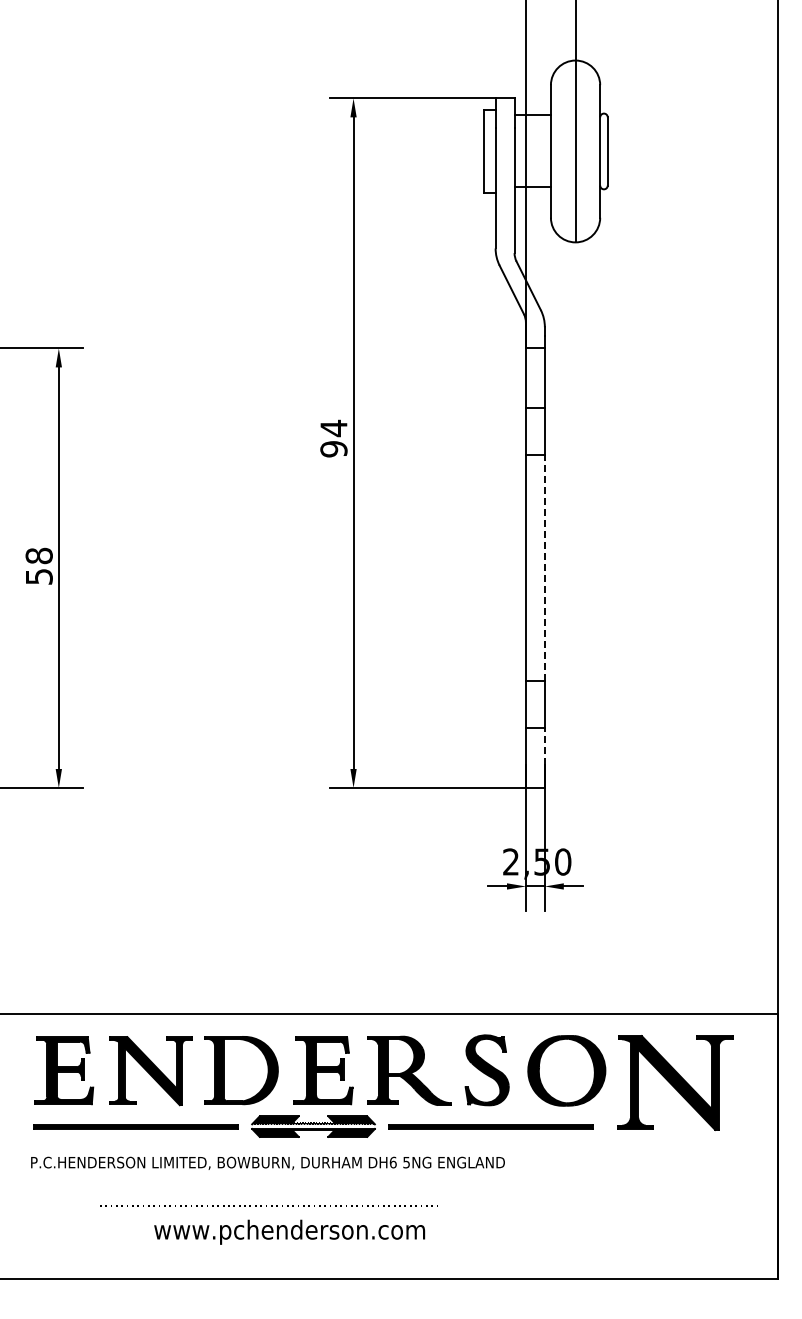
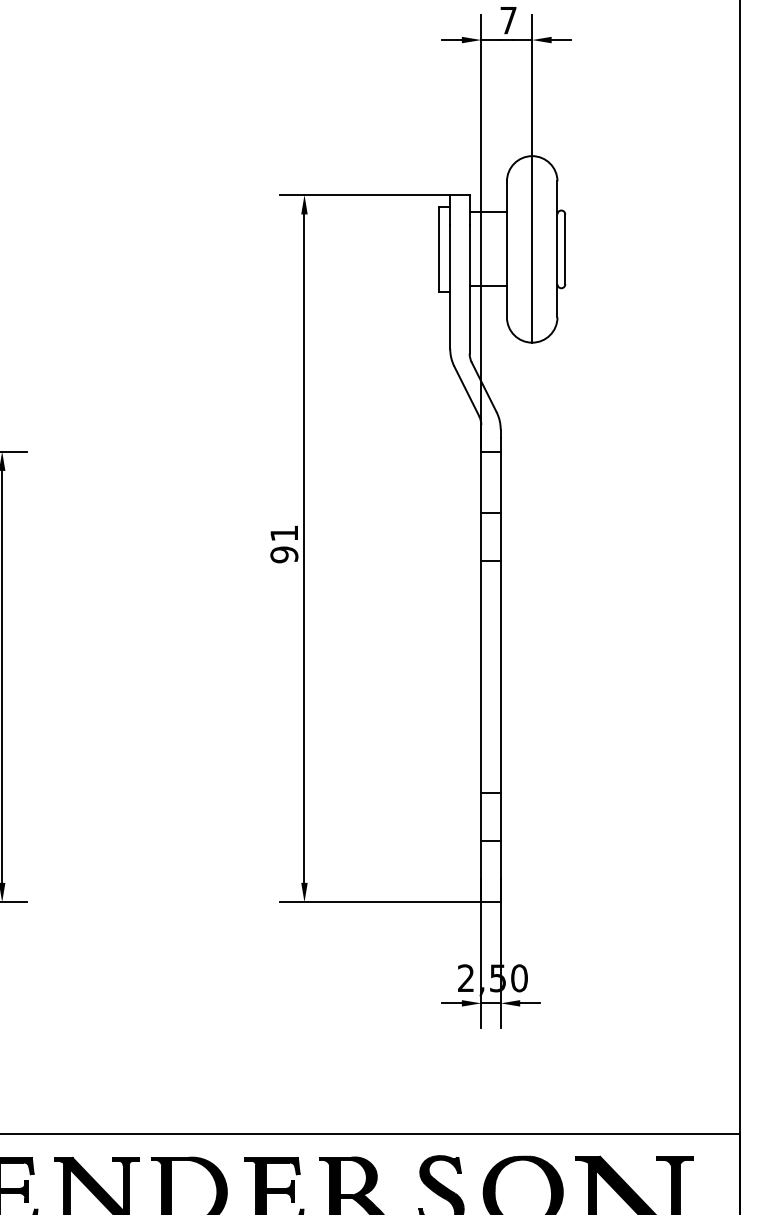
text: (333, 428) -> (283, 533), 94 -> 91
line: (544, 568) -> (500, 677), dashed -> solid
line: (544, 746) -> (500, 859), dashed -> solid

